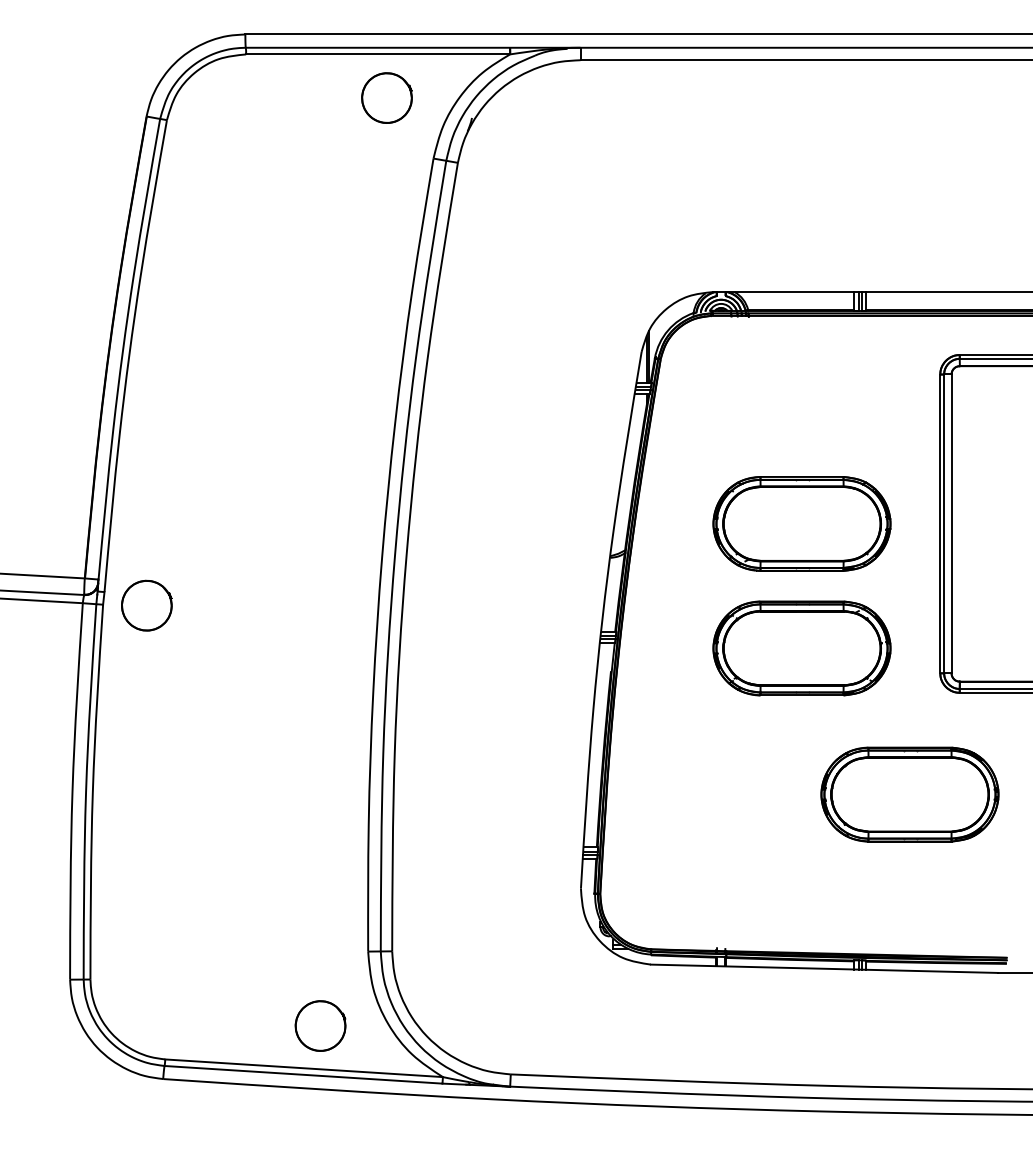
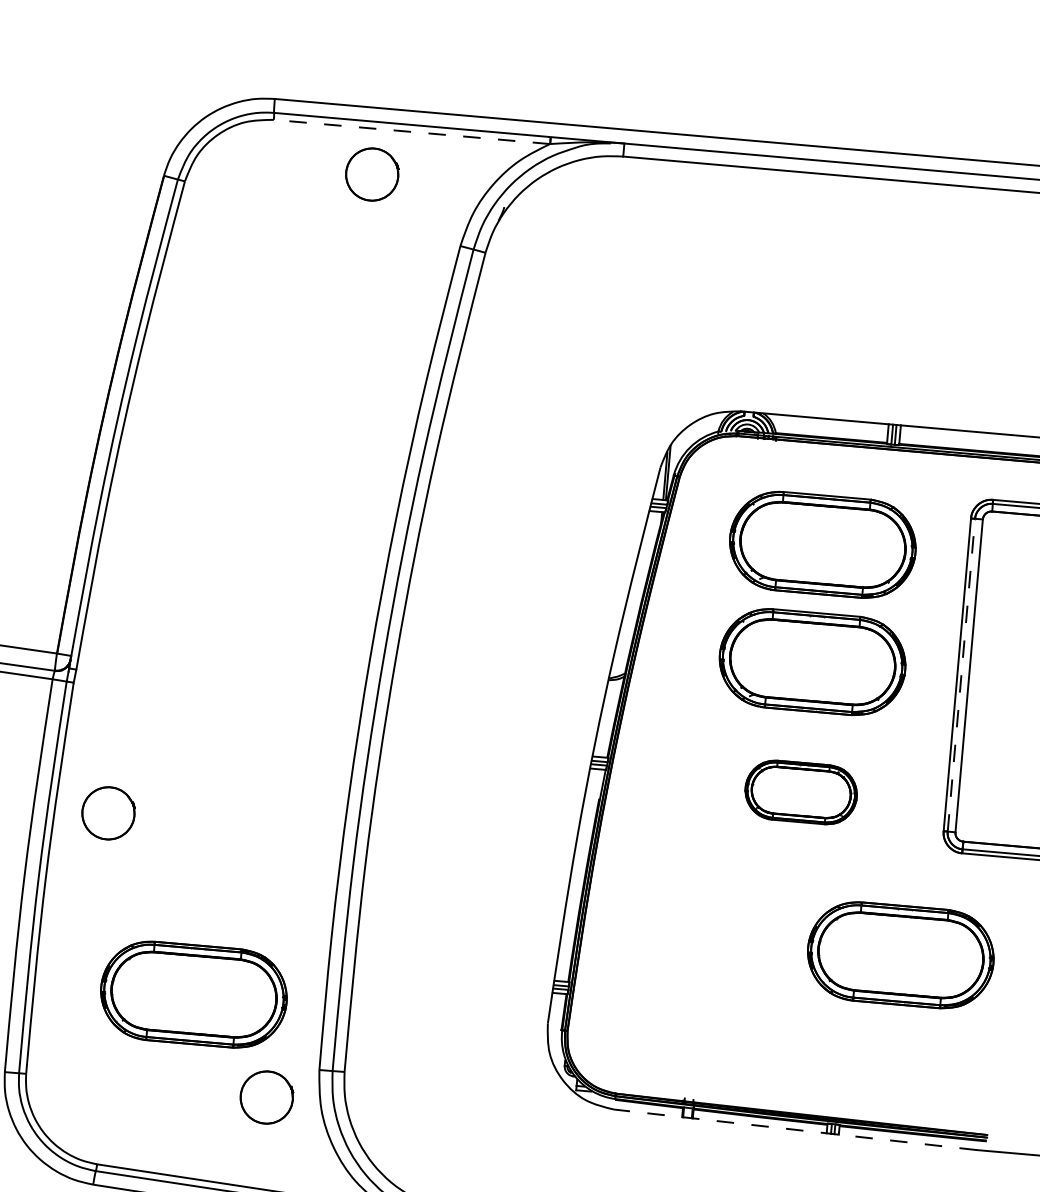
line: (378, 54) -> (412, 132), solid -> dashed
part: (386, 97) -> (371, 173), moved
part: (801, 411) -> (822, 544), added
line: (944, 523) -> (961, 674), solid -> dashed
part: (146, 605) -> (108, 813), moved
part: (801, 648) -> (800, 792), size x0.6
part: (242, 890) -> (193, 994), added
line: (824, 968) -> (795, 1129), solid -> dashed
part: (320, 1025) -> (266, 1096), moved

